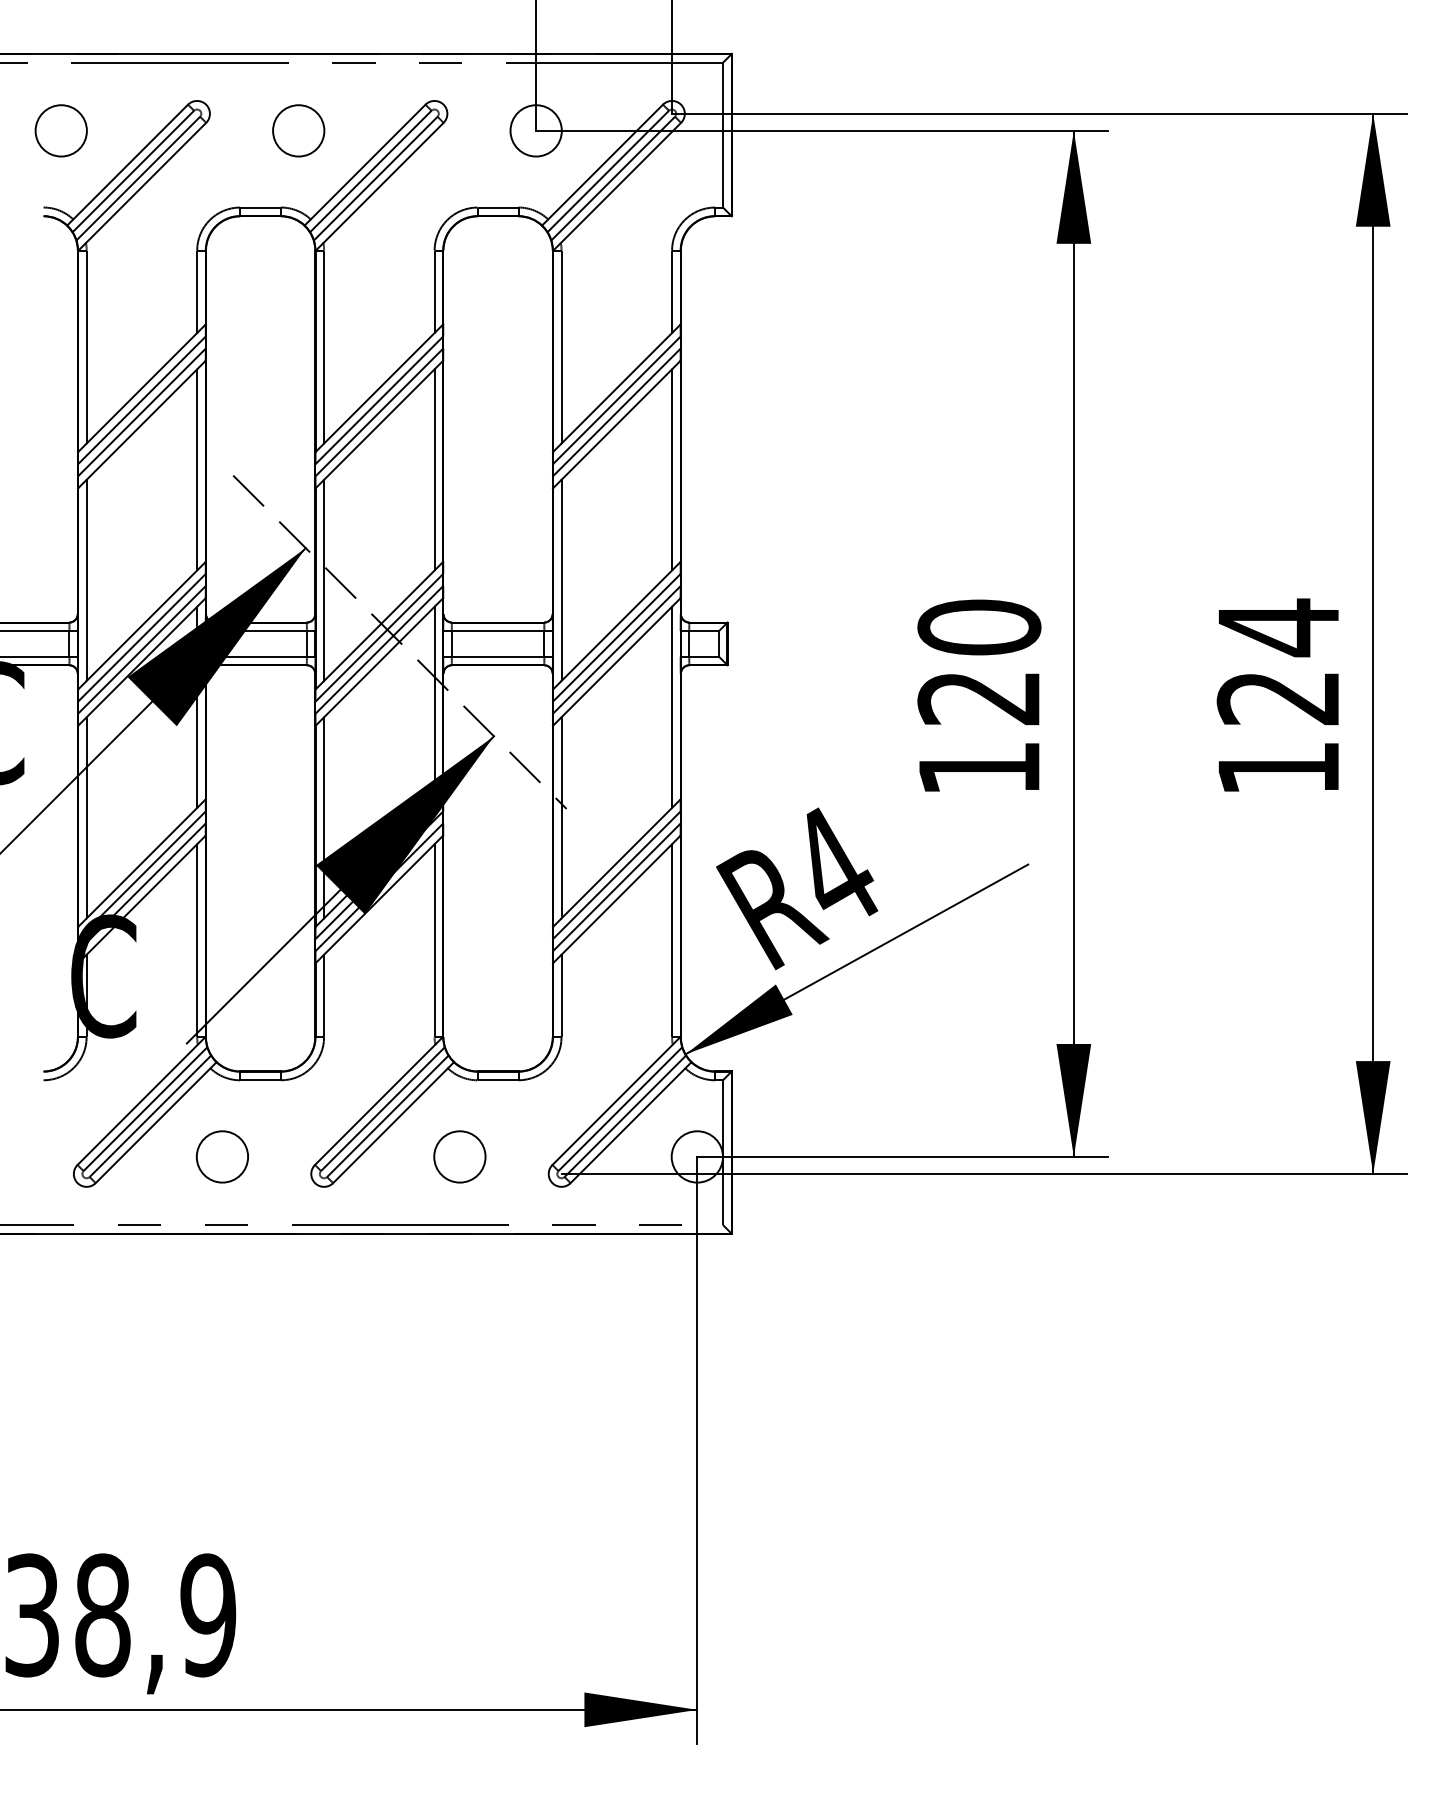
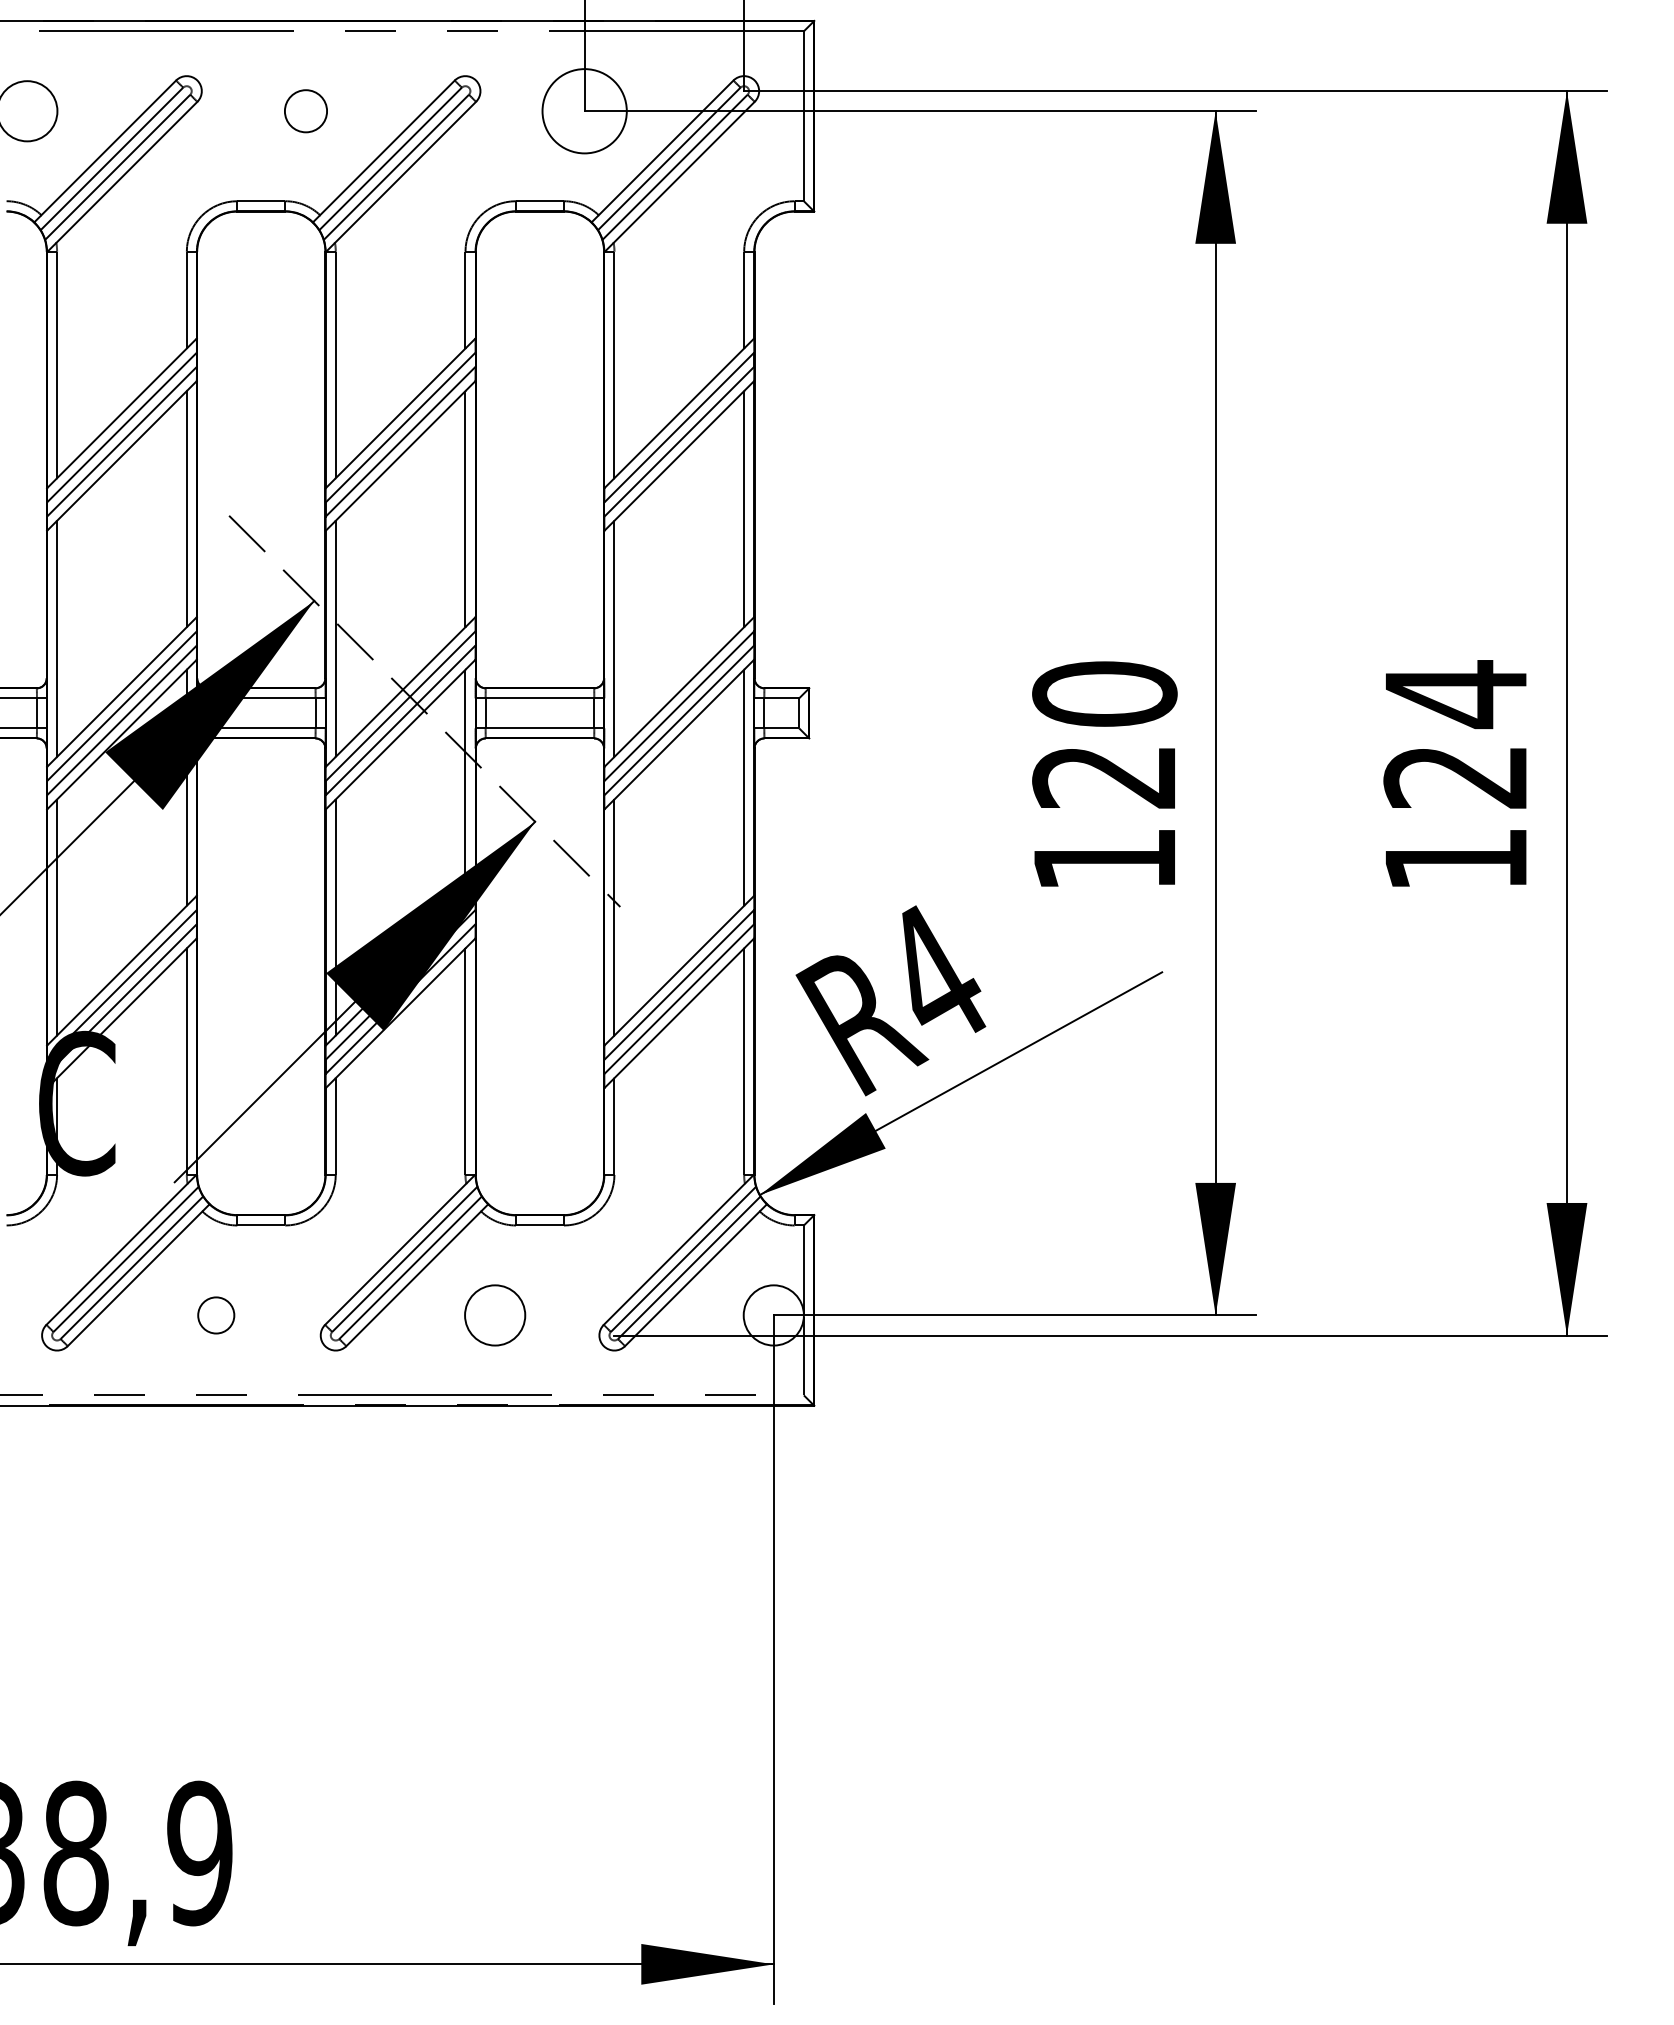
circle: (298, 130) -> (305, 110), size x0.7
circle: (535, 130) -> (583, 110), size x1.4
circle: (221, 1156) -> (215, 1314), size x0.6

